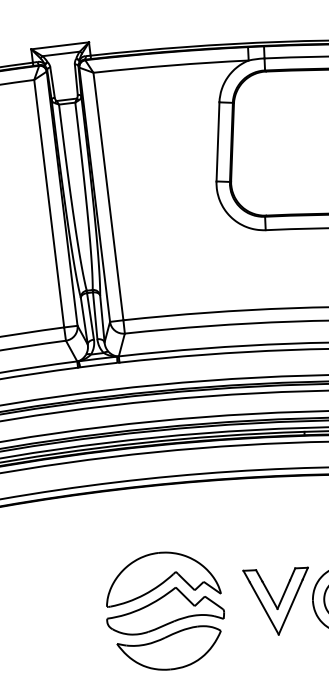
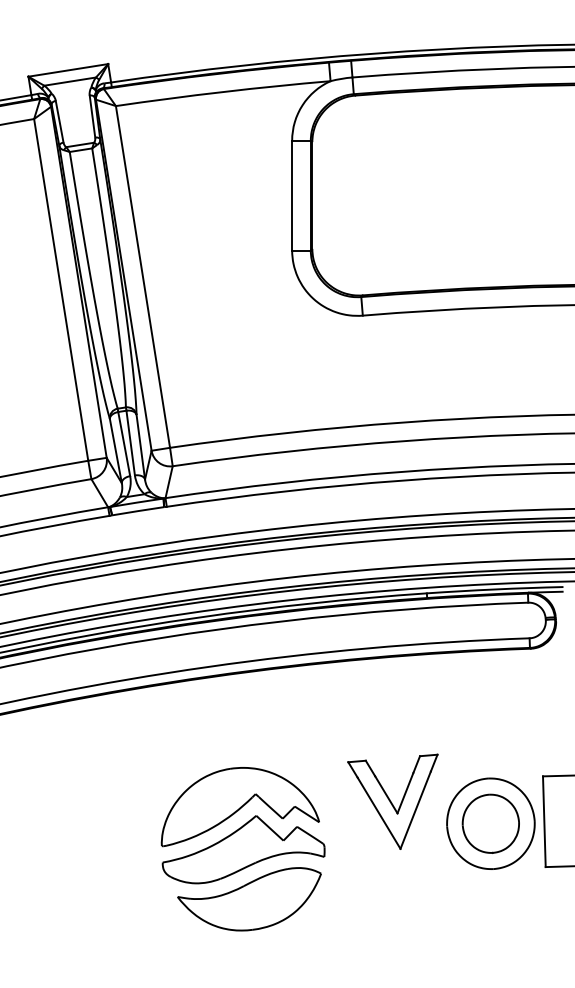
part: (274, 600) -> (392, 801), moved

